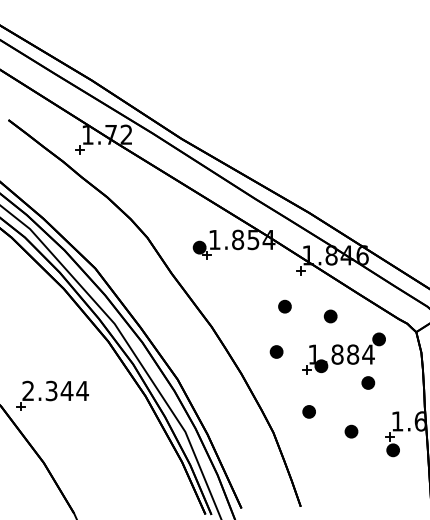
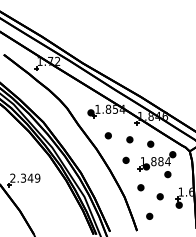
part: (235, 297) -> (107, 135), added
text: (82, 389) -> (37, 177), 2.344 -> 2.349
part: (327, 472) -> (149, 215), added

